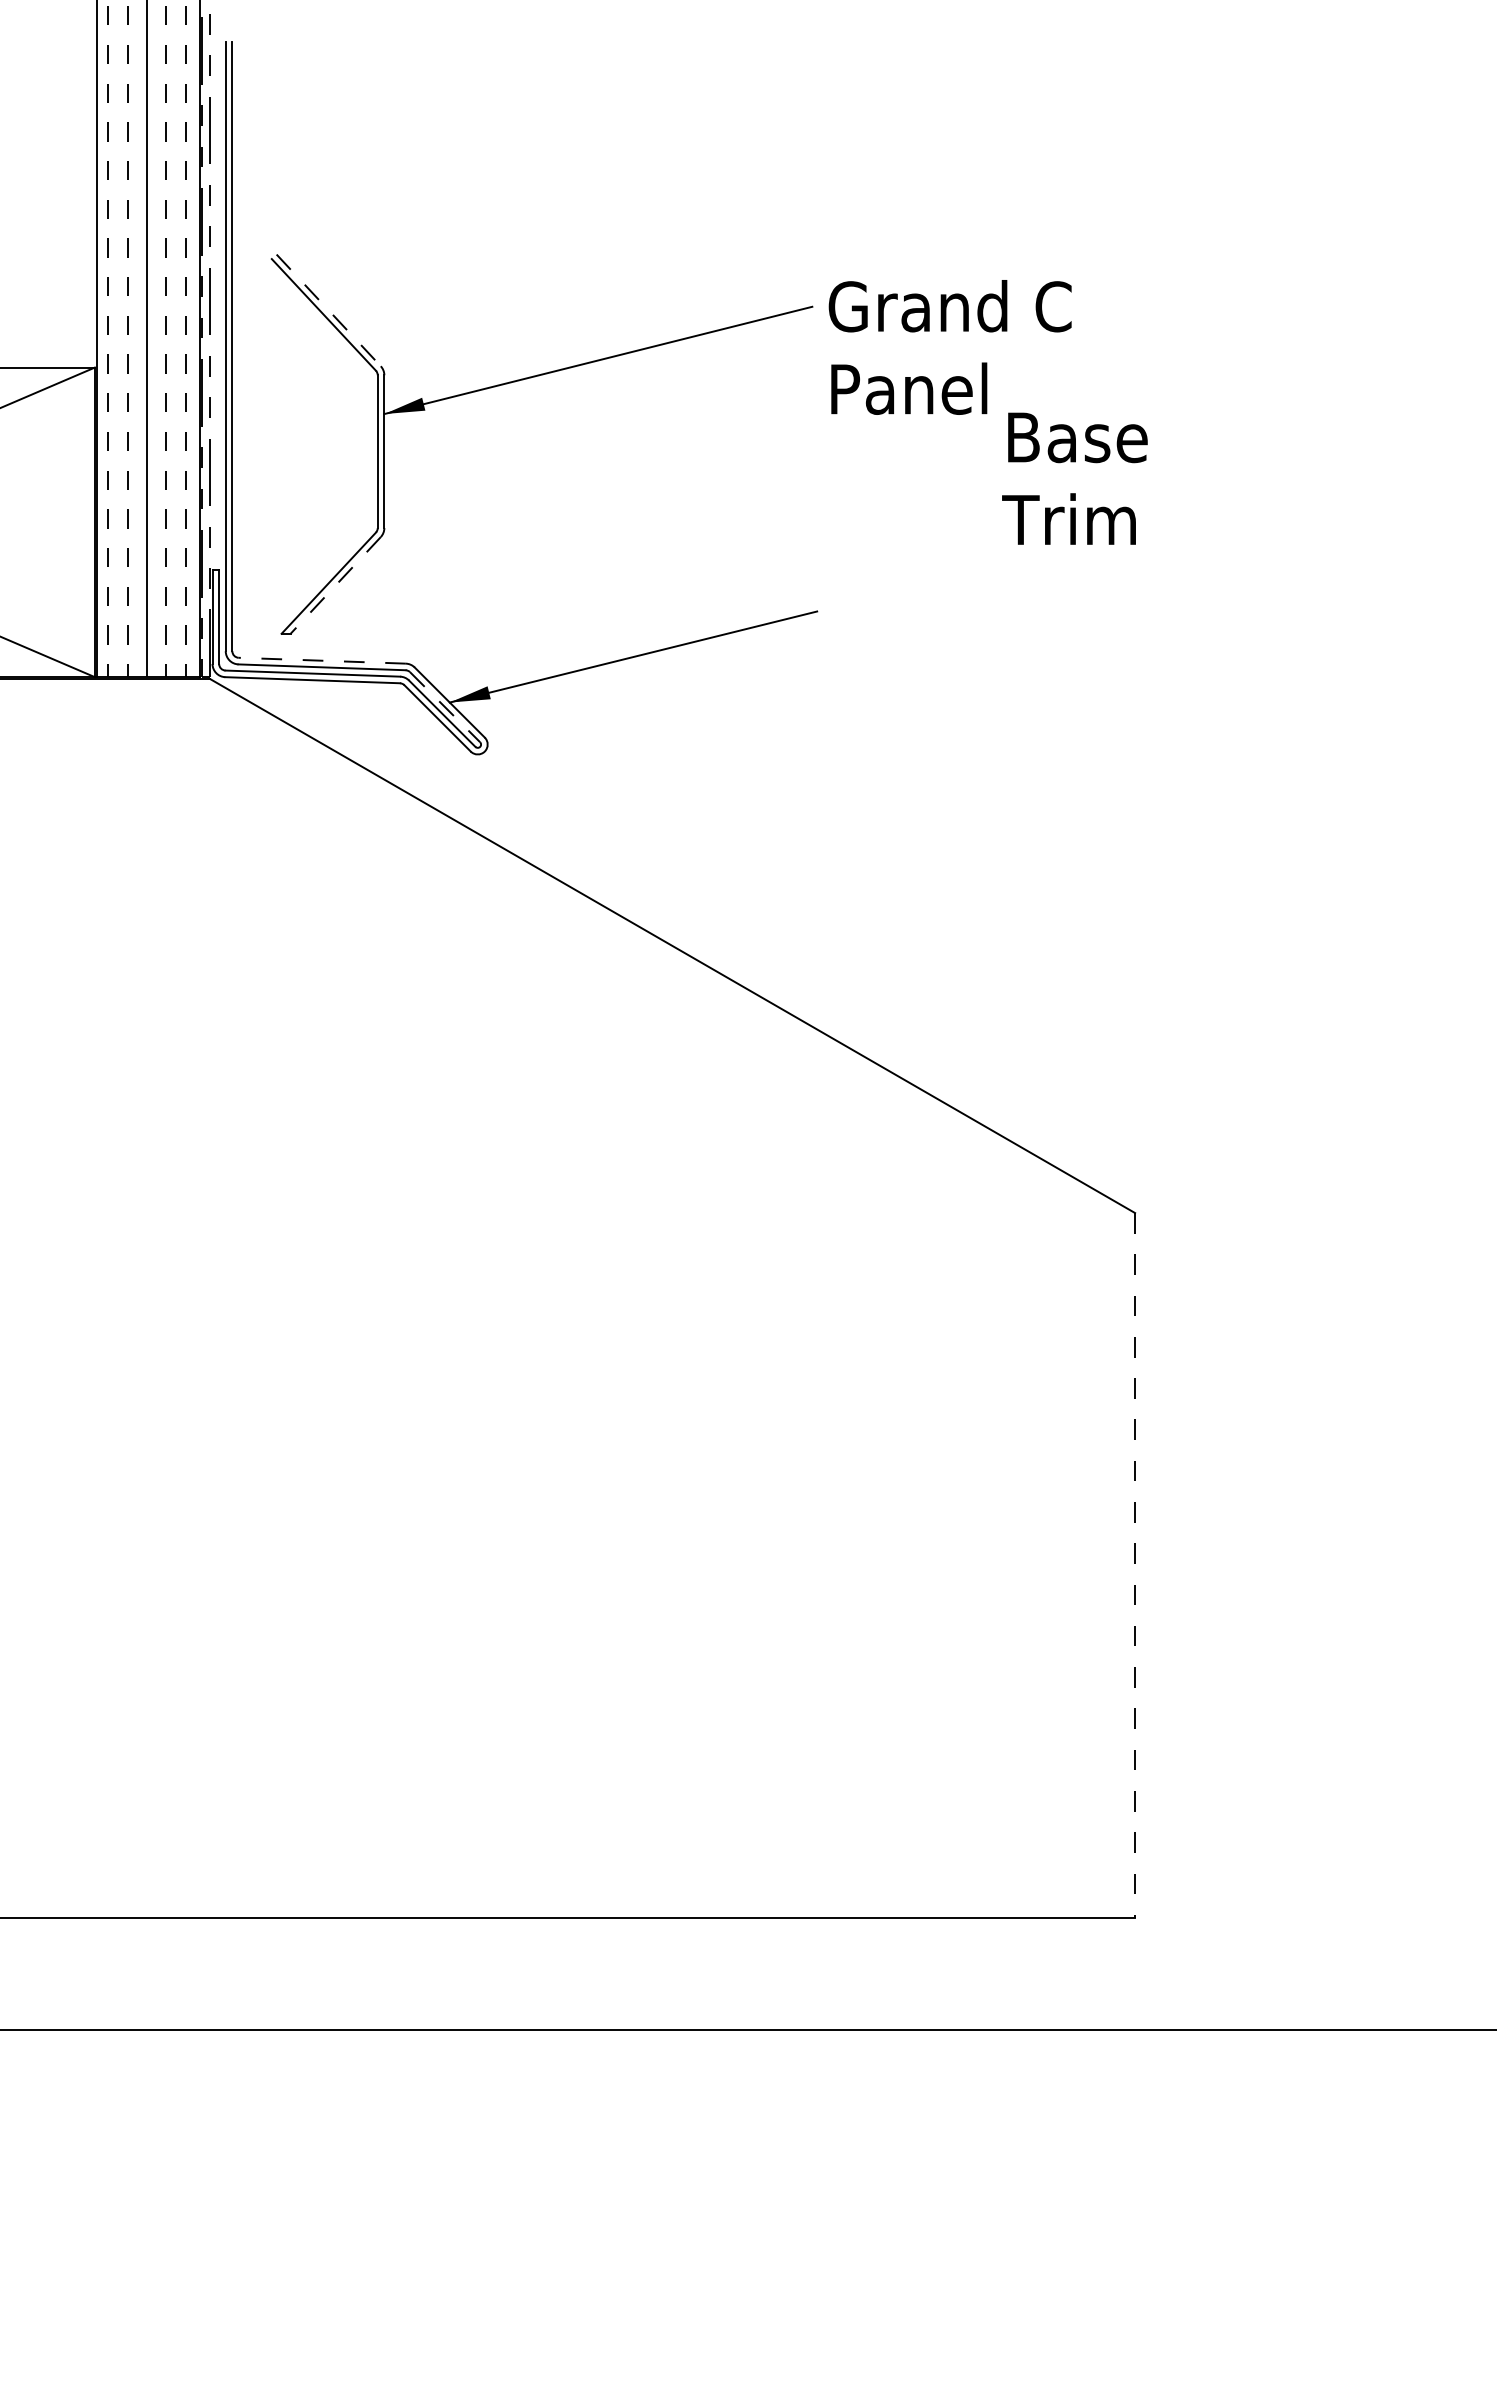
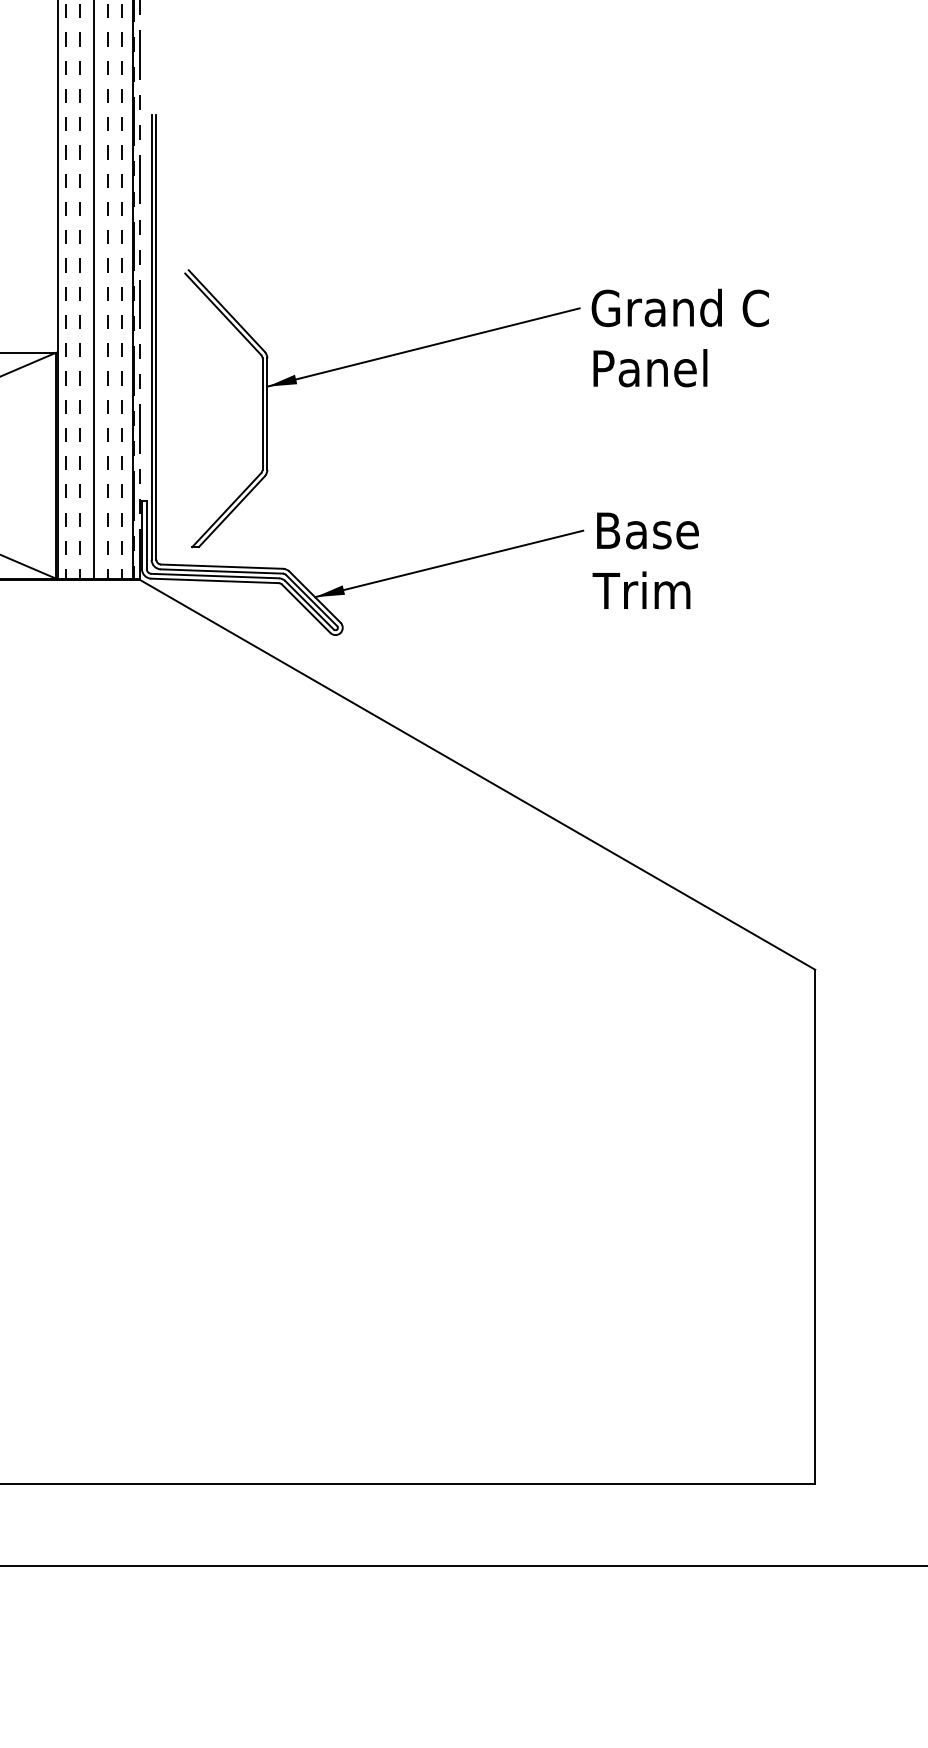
line: (329, 310) -> (227, 311), dashed -> solid
text: (1074, 478) -> (645, 560), moved
line: (335, 585) -> (231, 511), dashed -> solid
line: (322, 660) -> (222, 566), dashed -> solid
line: (445, 707) -> (311, 600), dashed -> solid
line: (1135, 1565) -> (815, 1226), dashed -> solid

